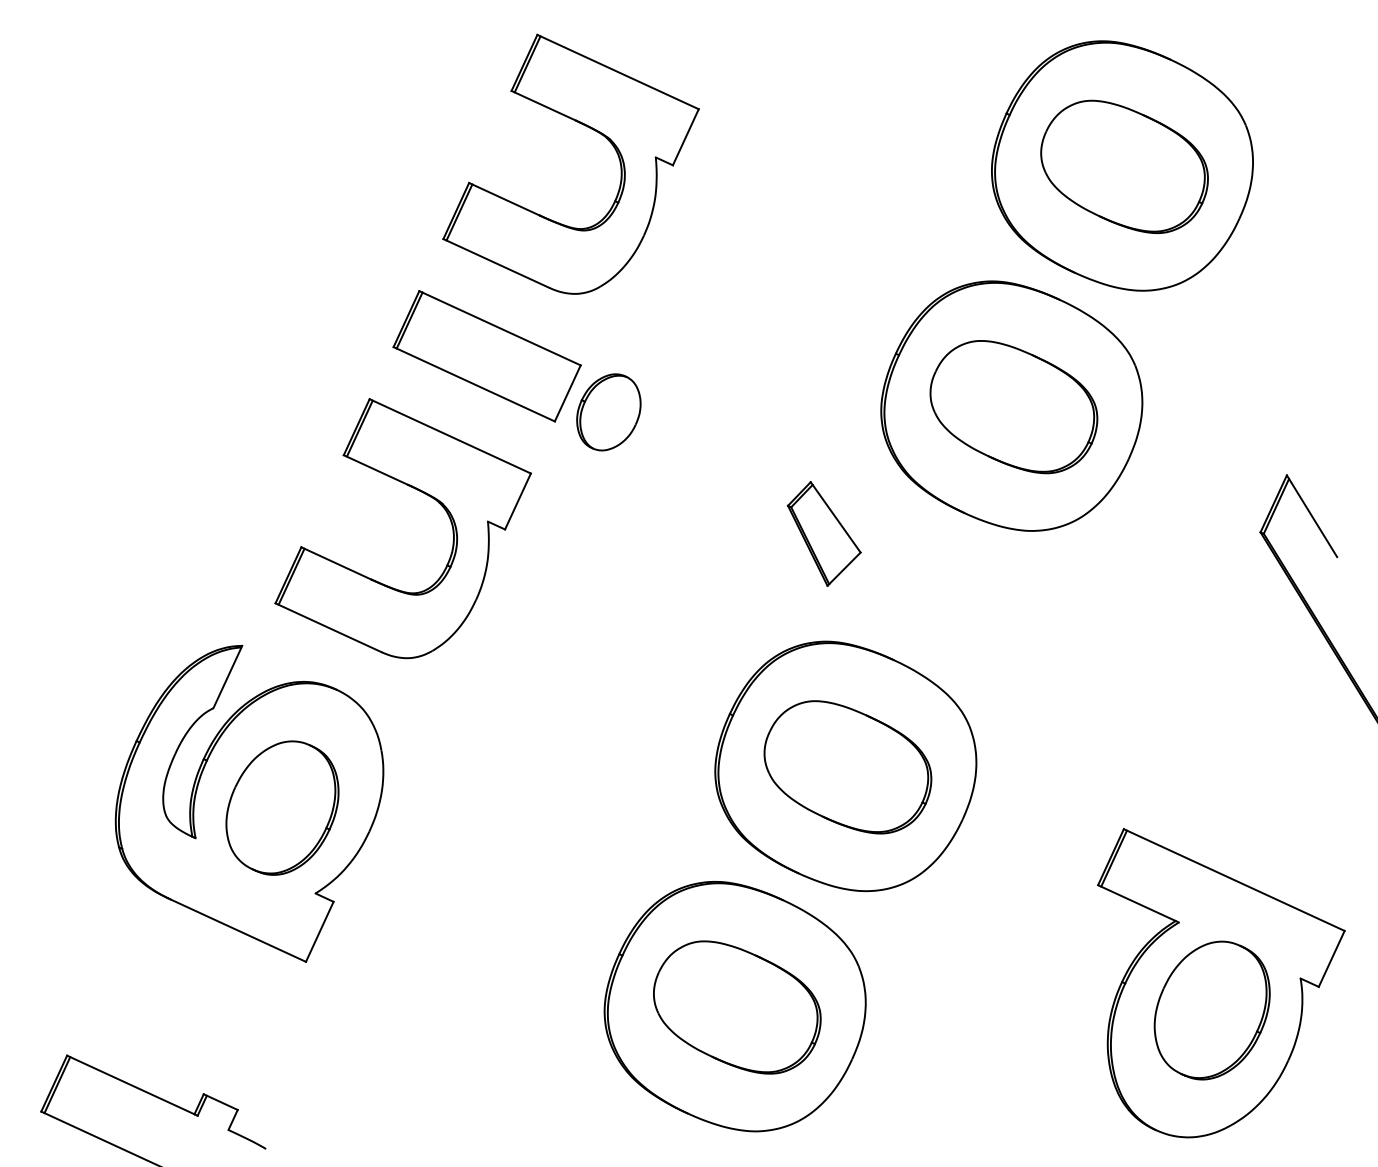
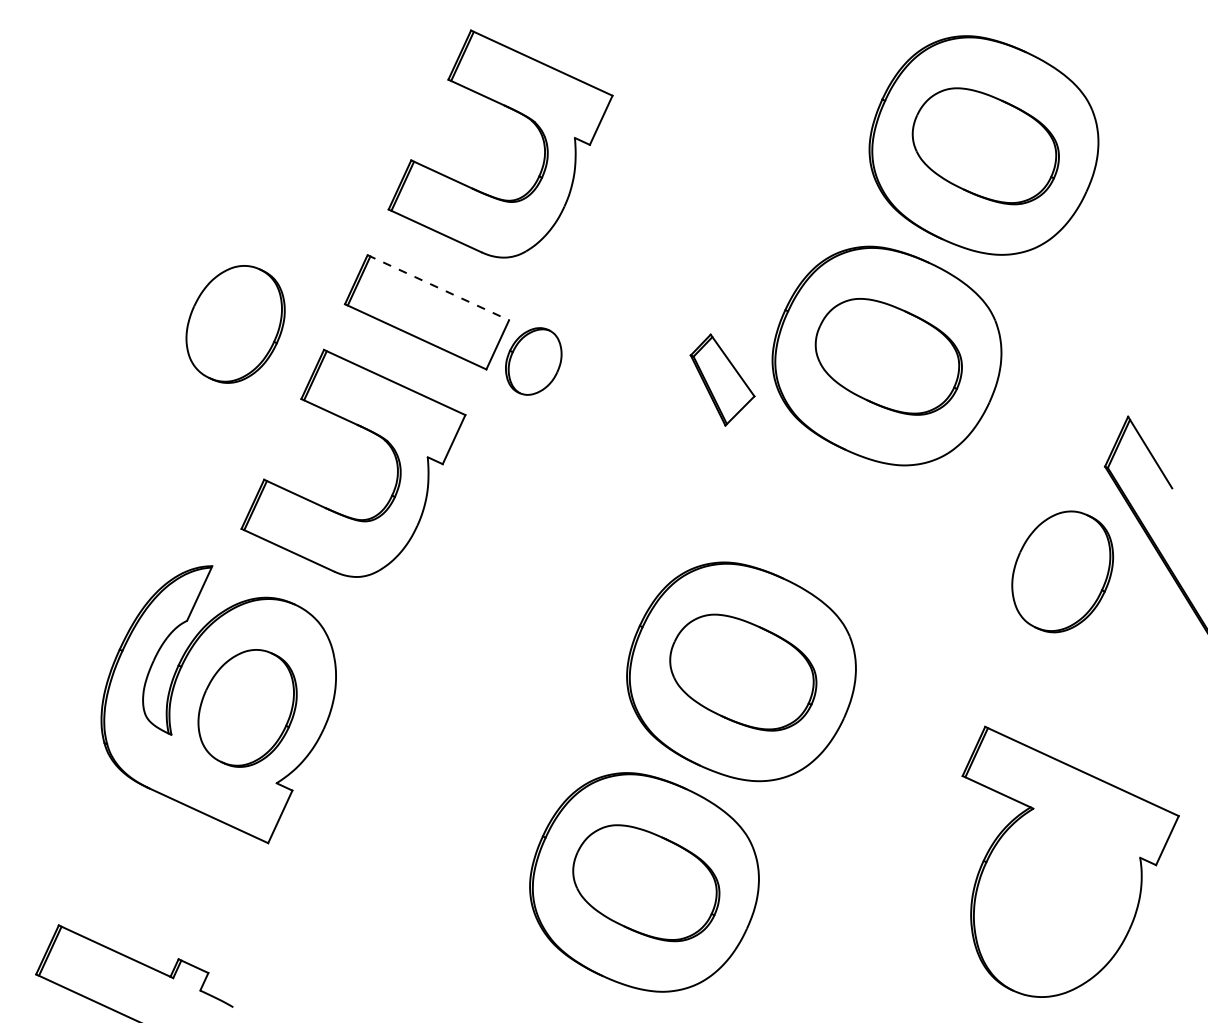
line: (500, 327) -> (438, 287), solid -> dashed
part: (268, 370) -> (235, 324), added
part: (824, 533) -> (722, 379), moved
part: (1212, 1010) -> (1062, 571), moved

